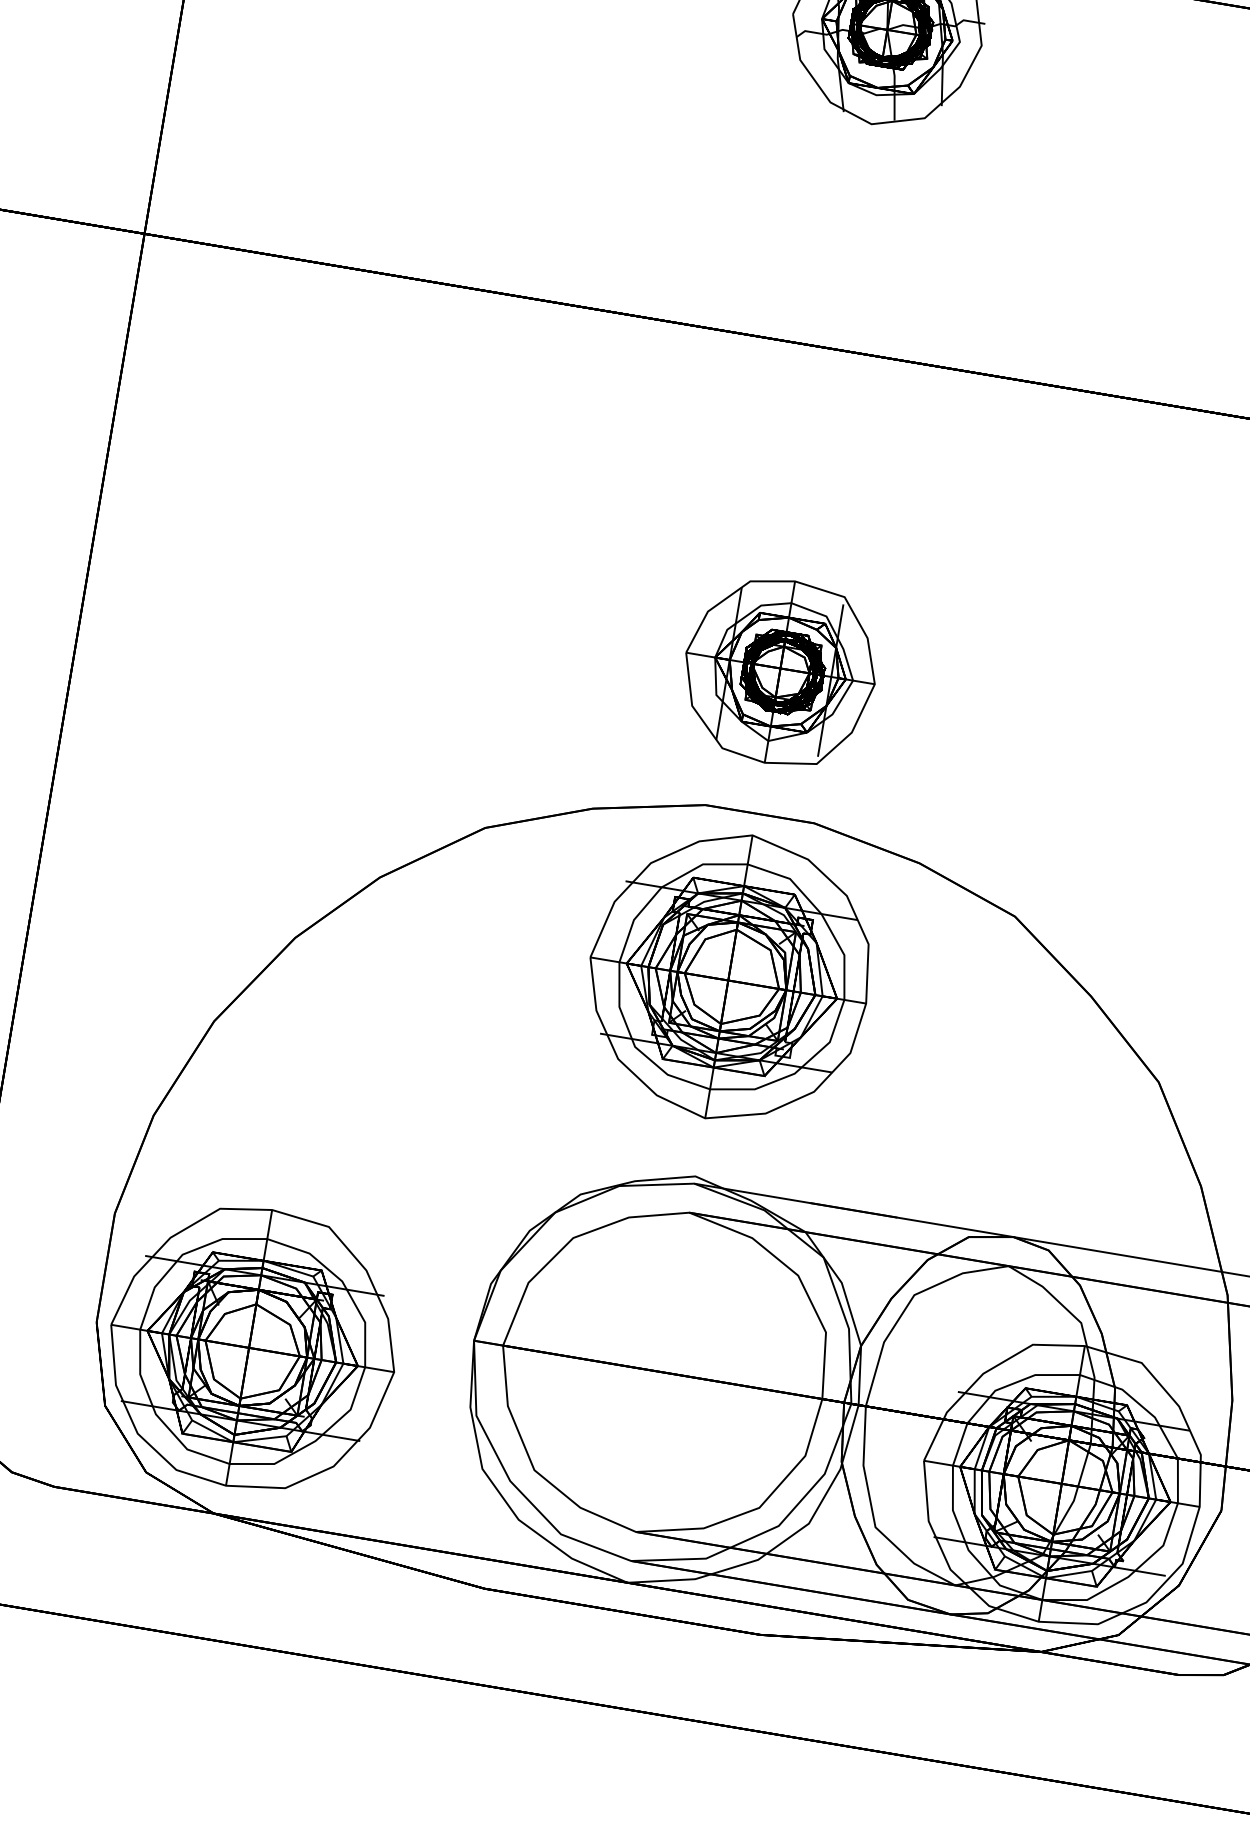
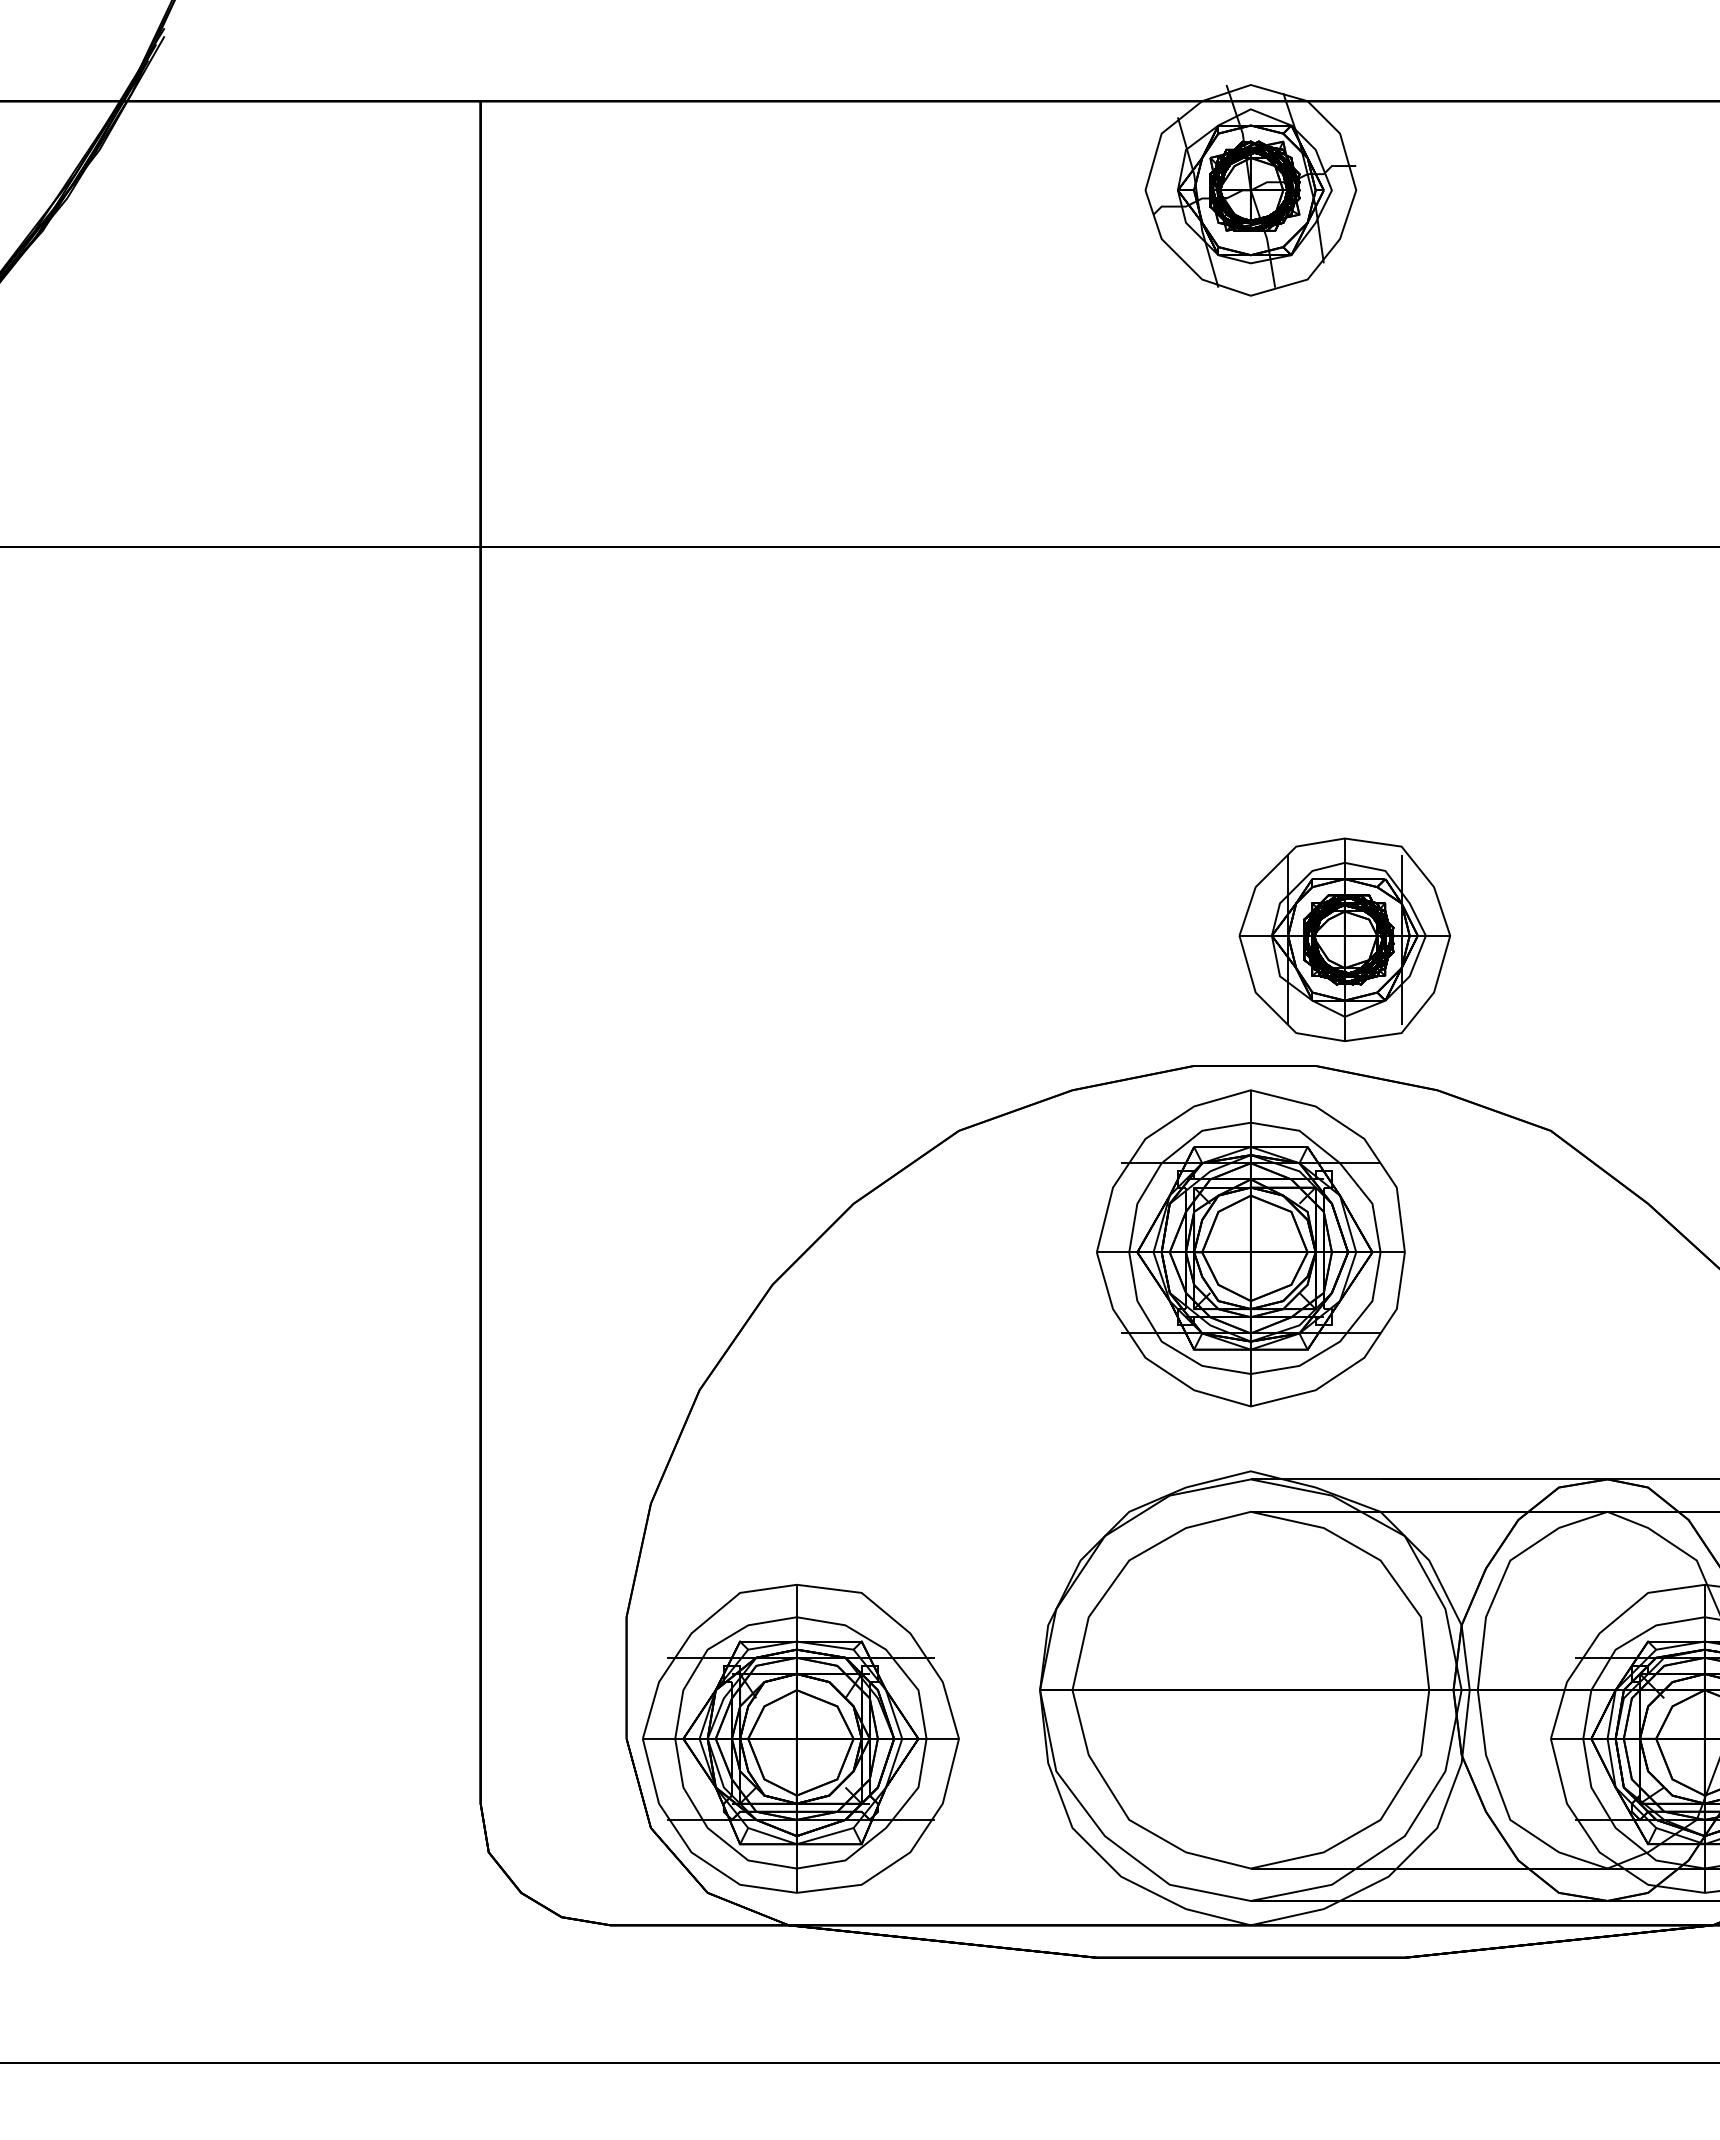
part: (779, 671) -> (1344, 939), moved

